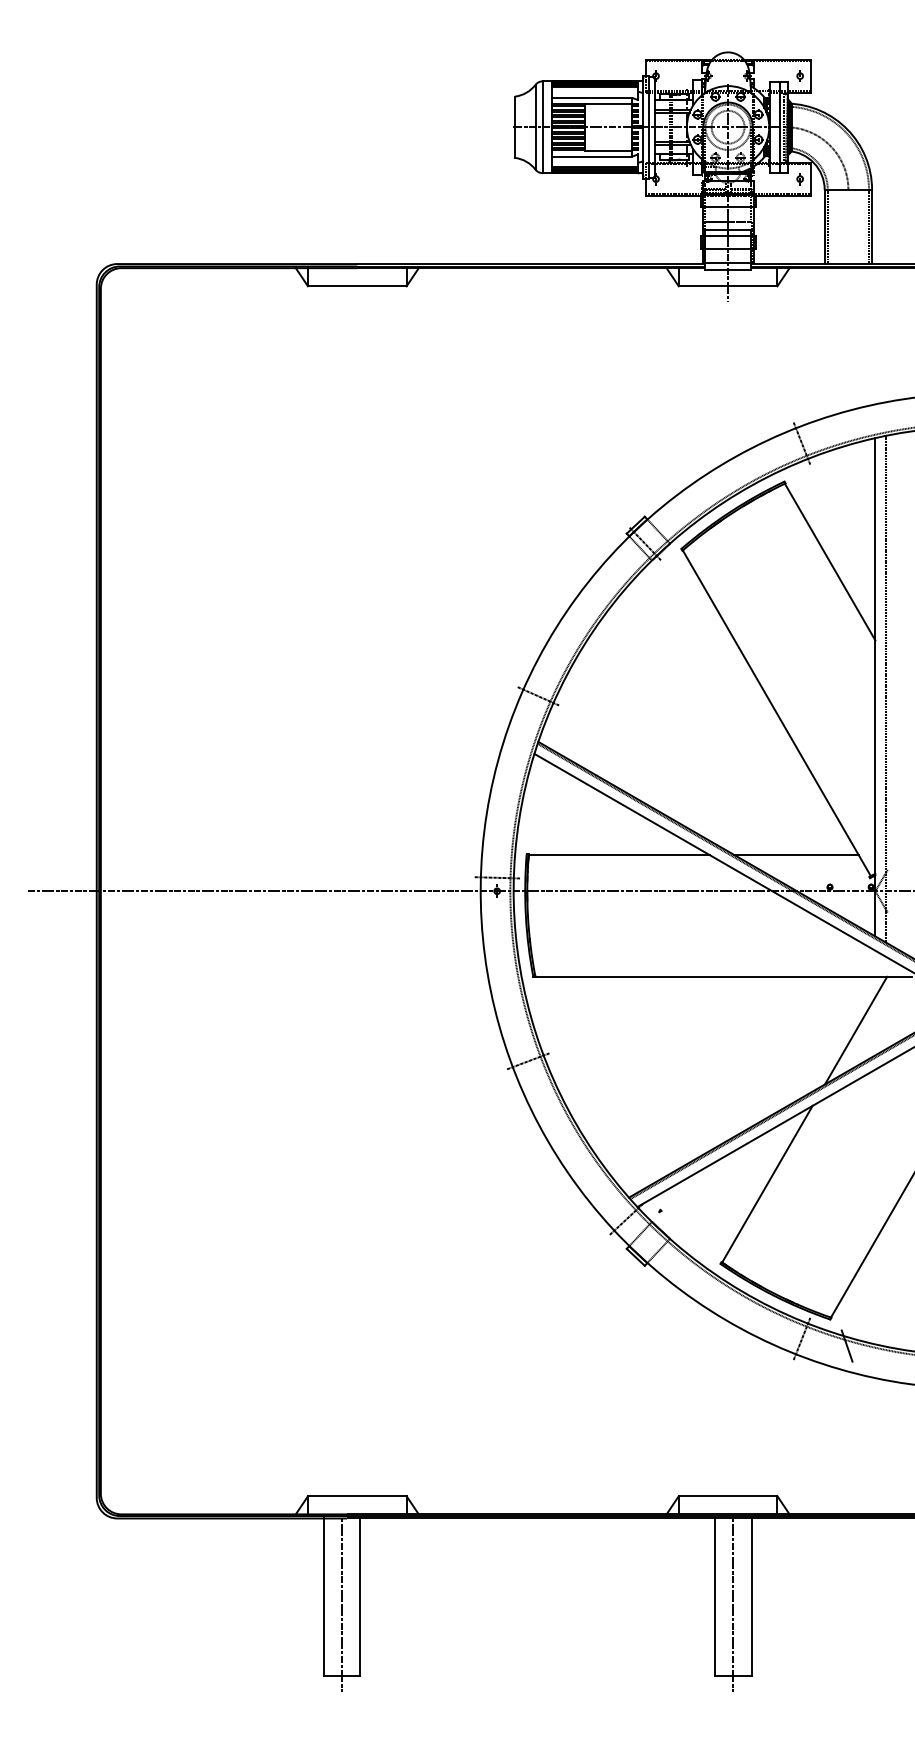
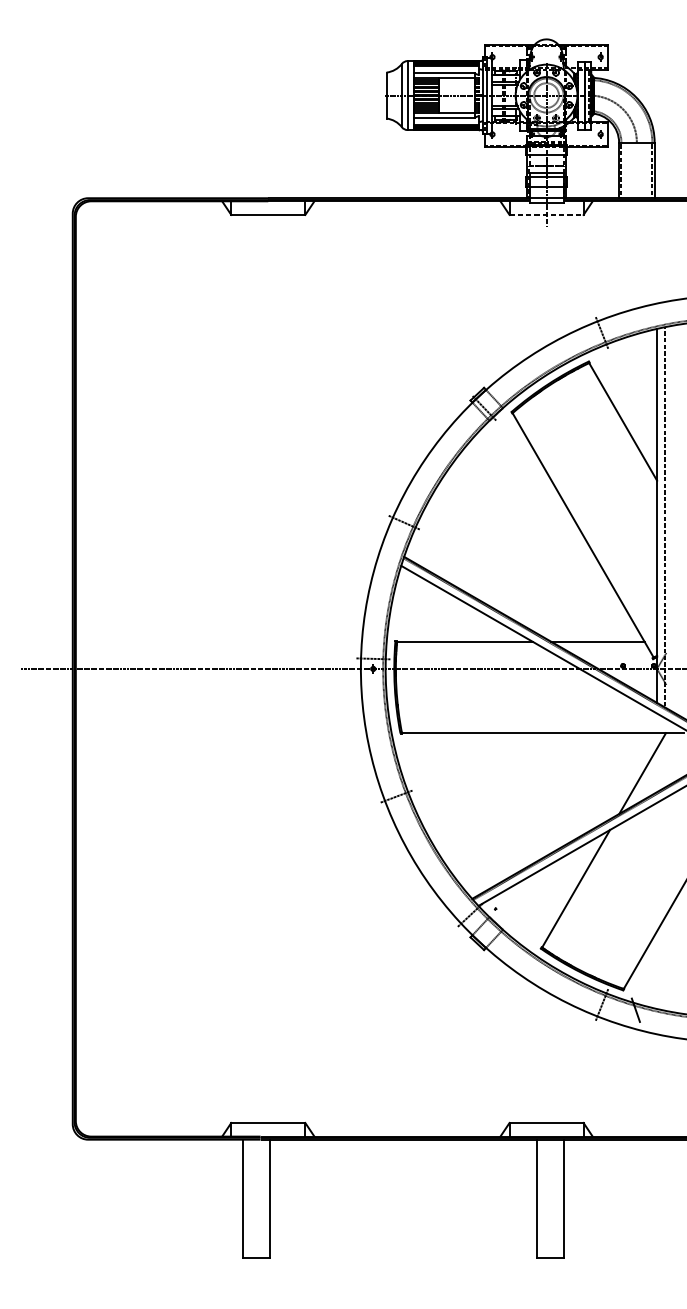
line: (728, 286) -> (546, 215), solid -> dashed
line: (341, 1603) -> (256, 1203), removed
line: (733, 1603) -> (550, 1203), removed

